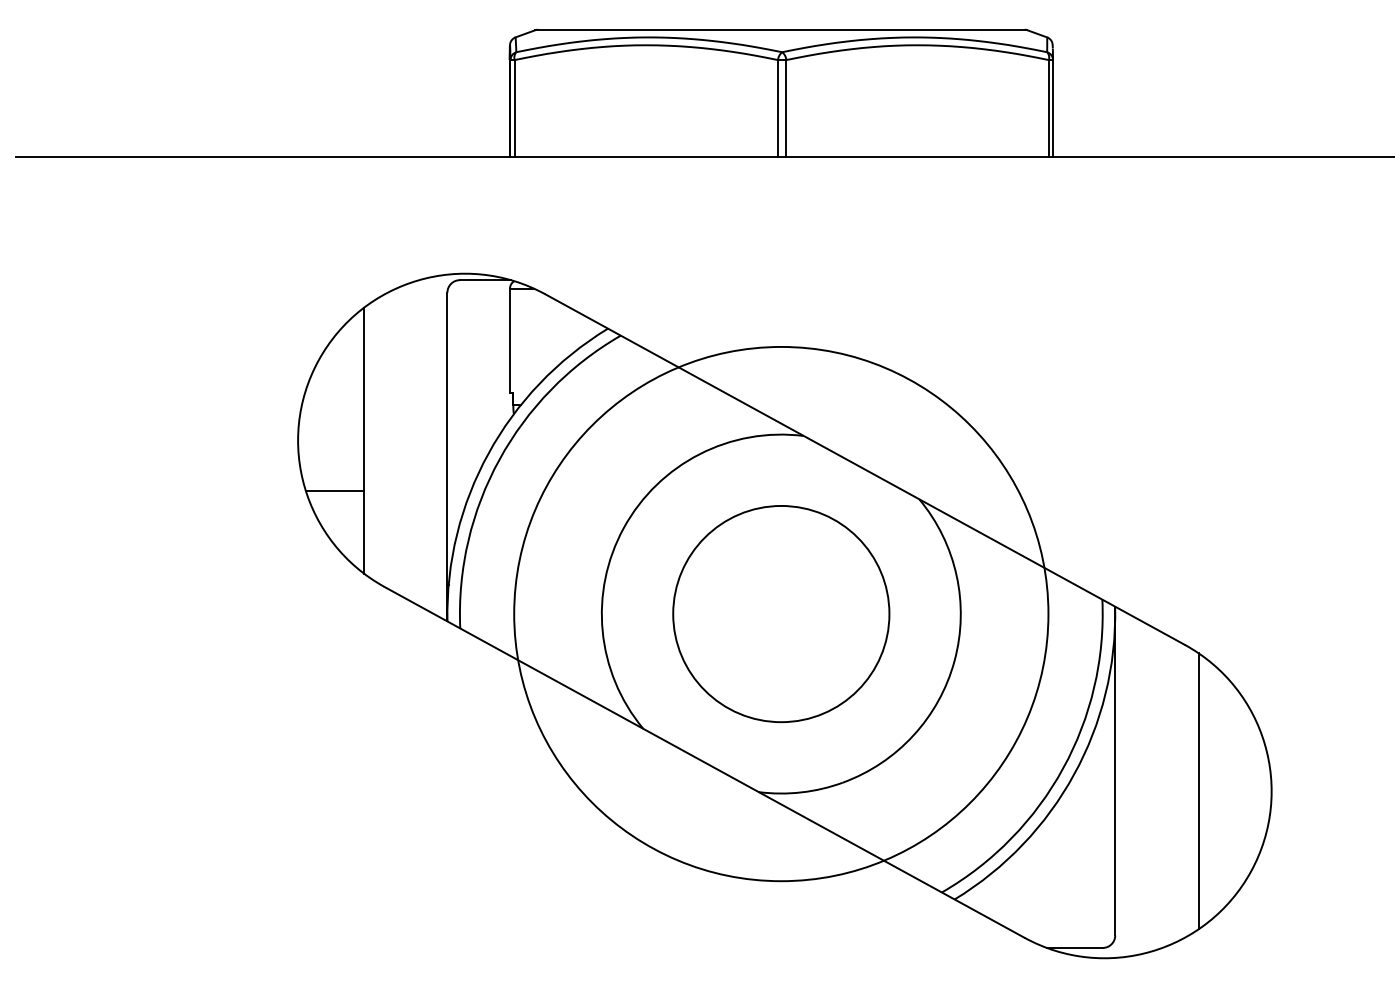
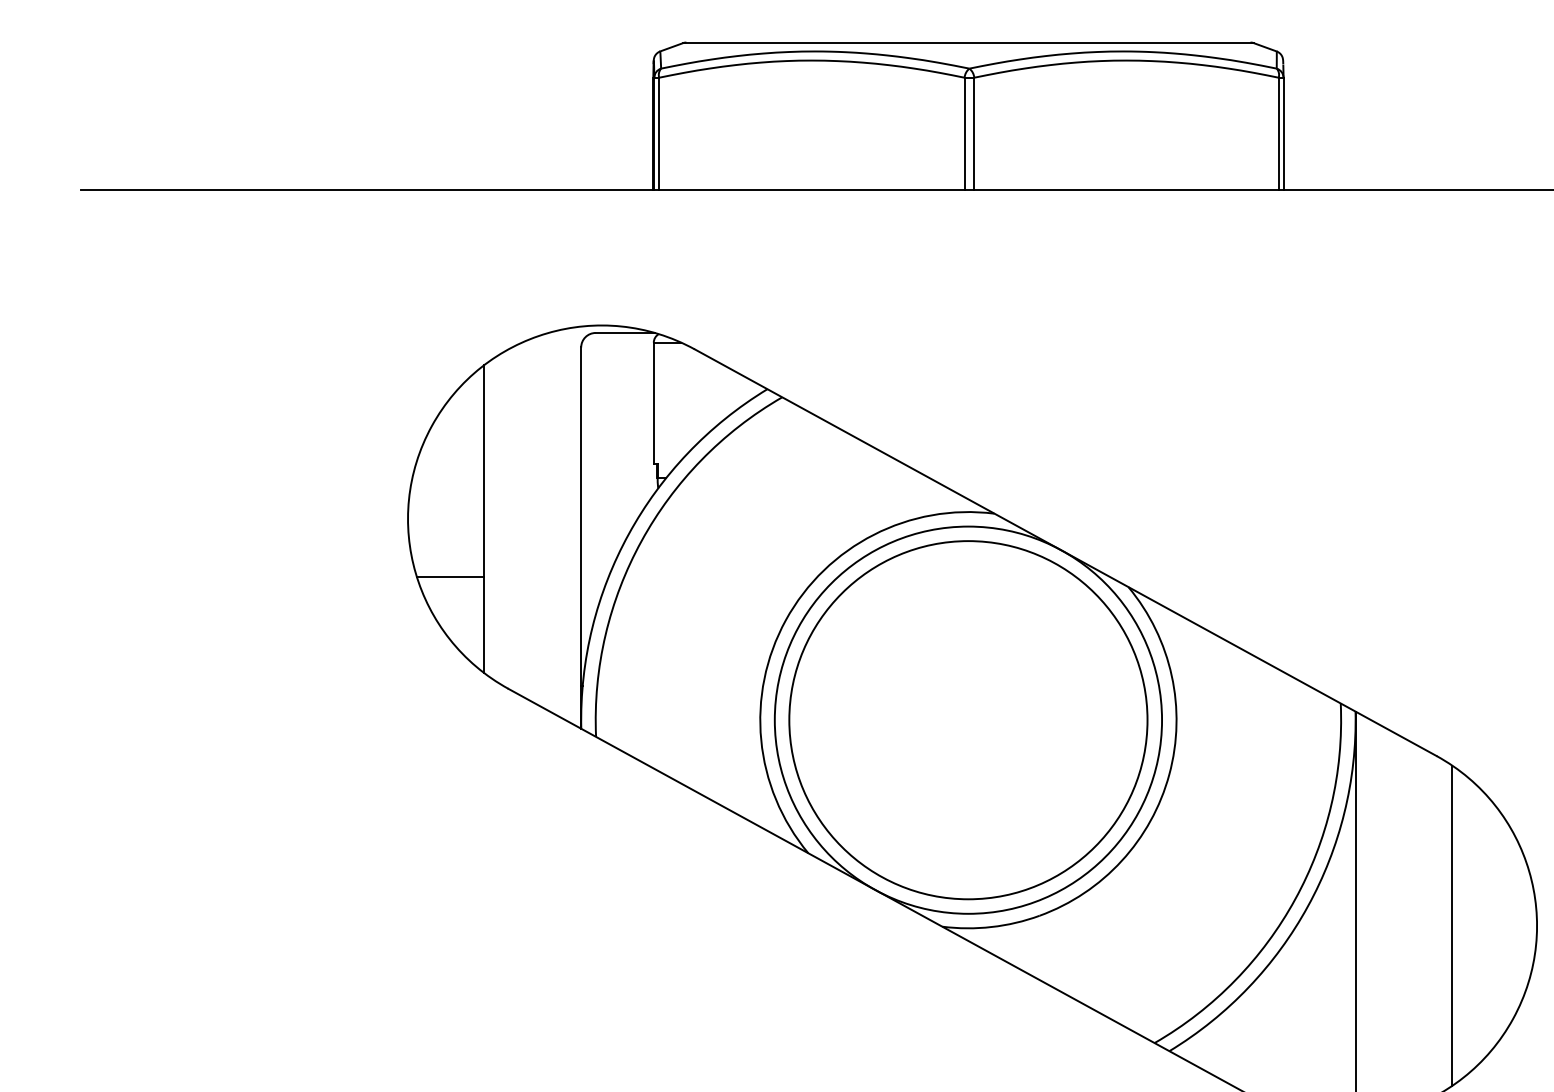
circle: (780, 613) -> (967, 719), size x1.43
circle: (781, 614) -> (968, 720), size x0.62

